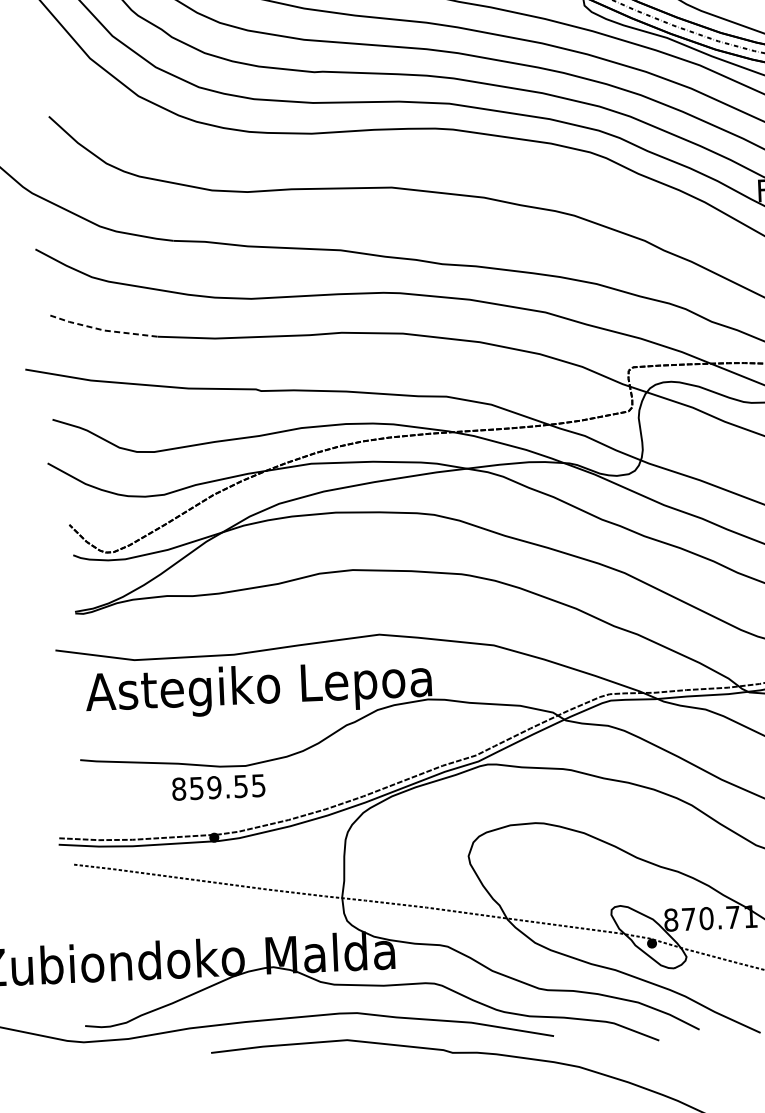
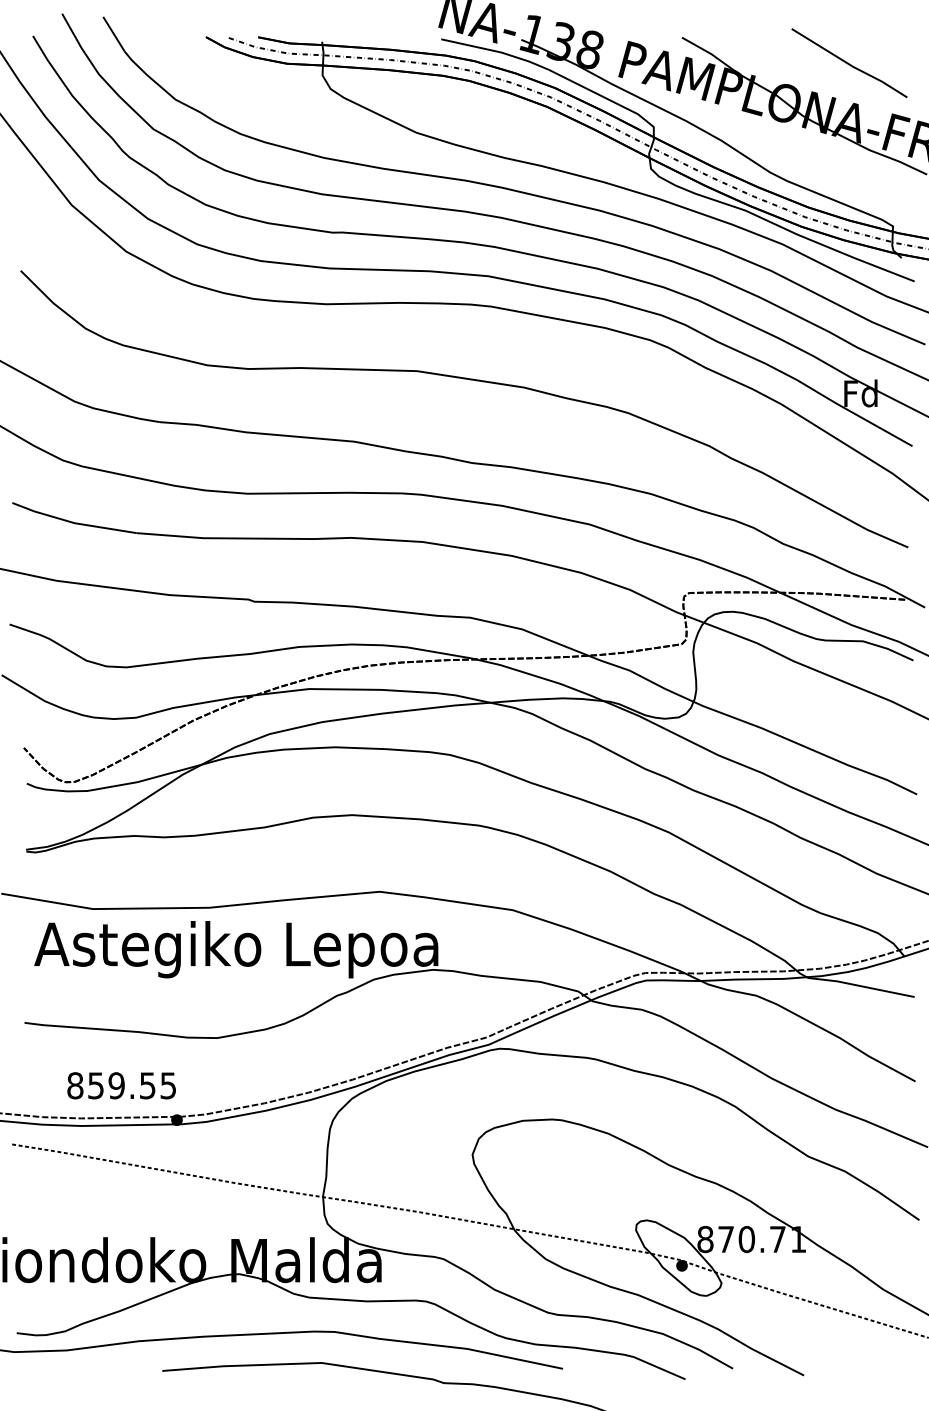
line: (102, 330) -> (72, 522), dashed -> solid
text: (218, 787) -> (121, 1085), moved

